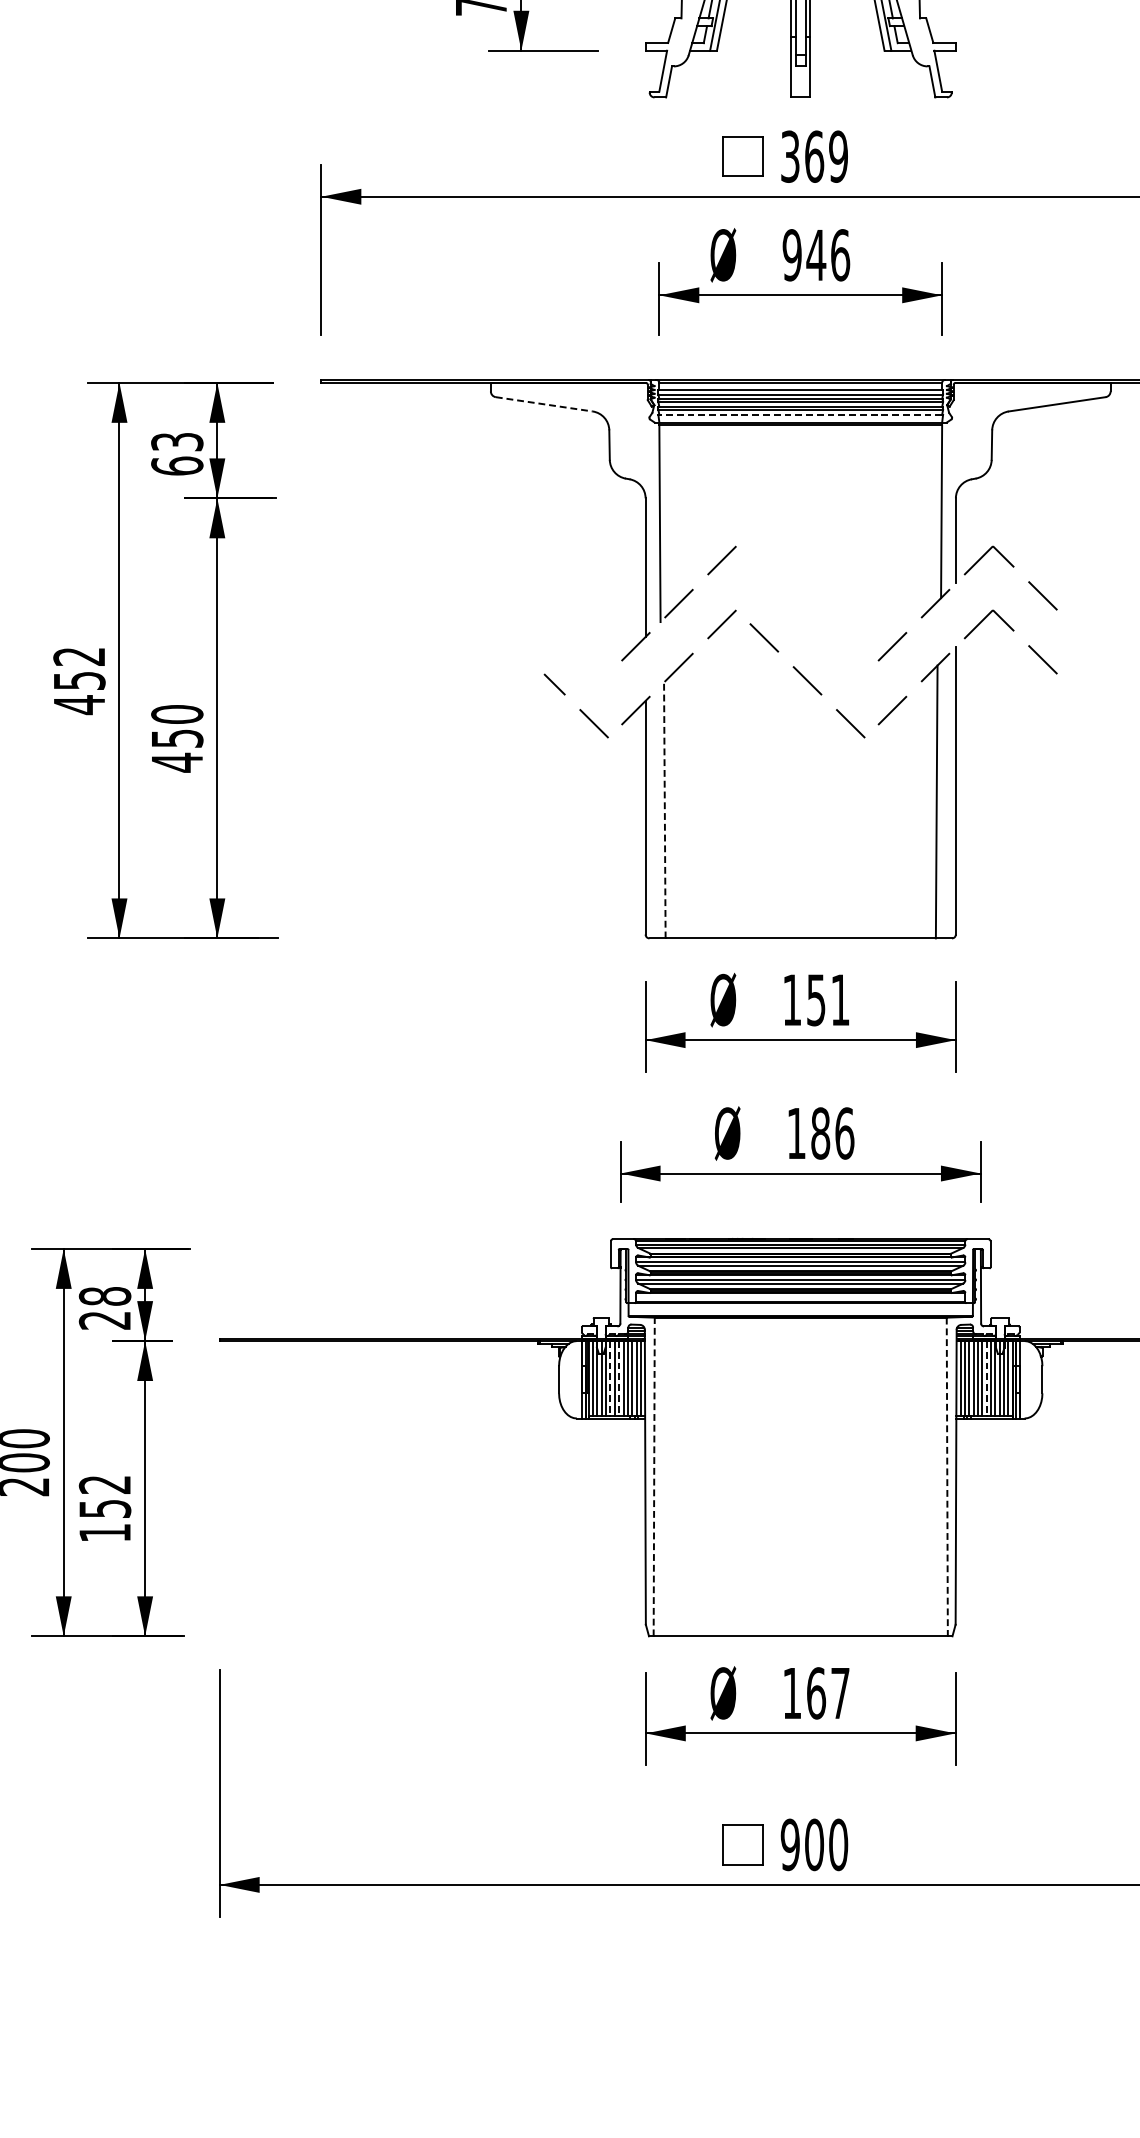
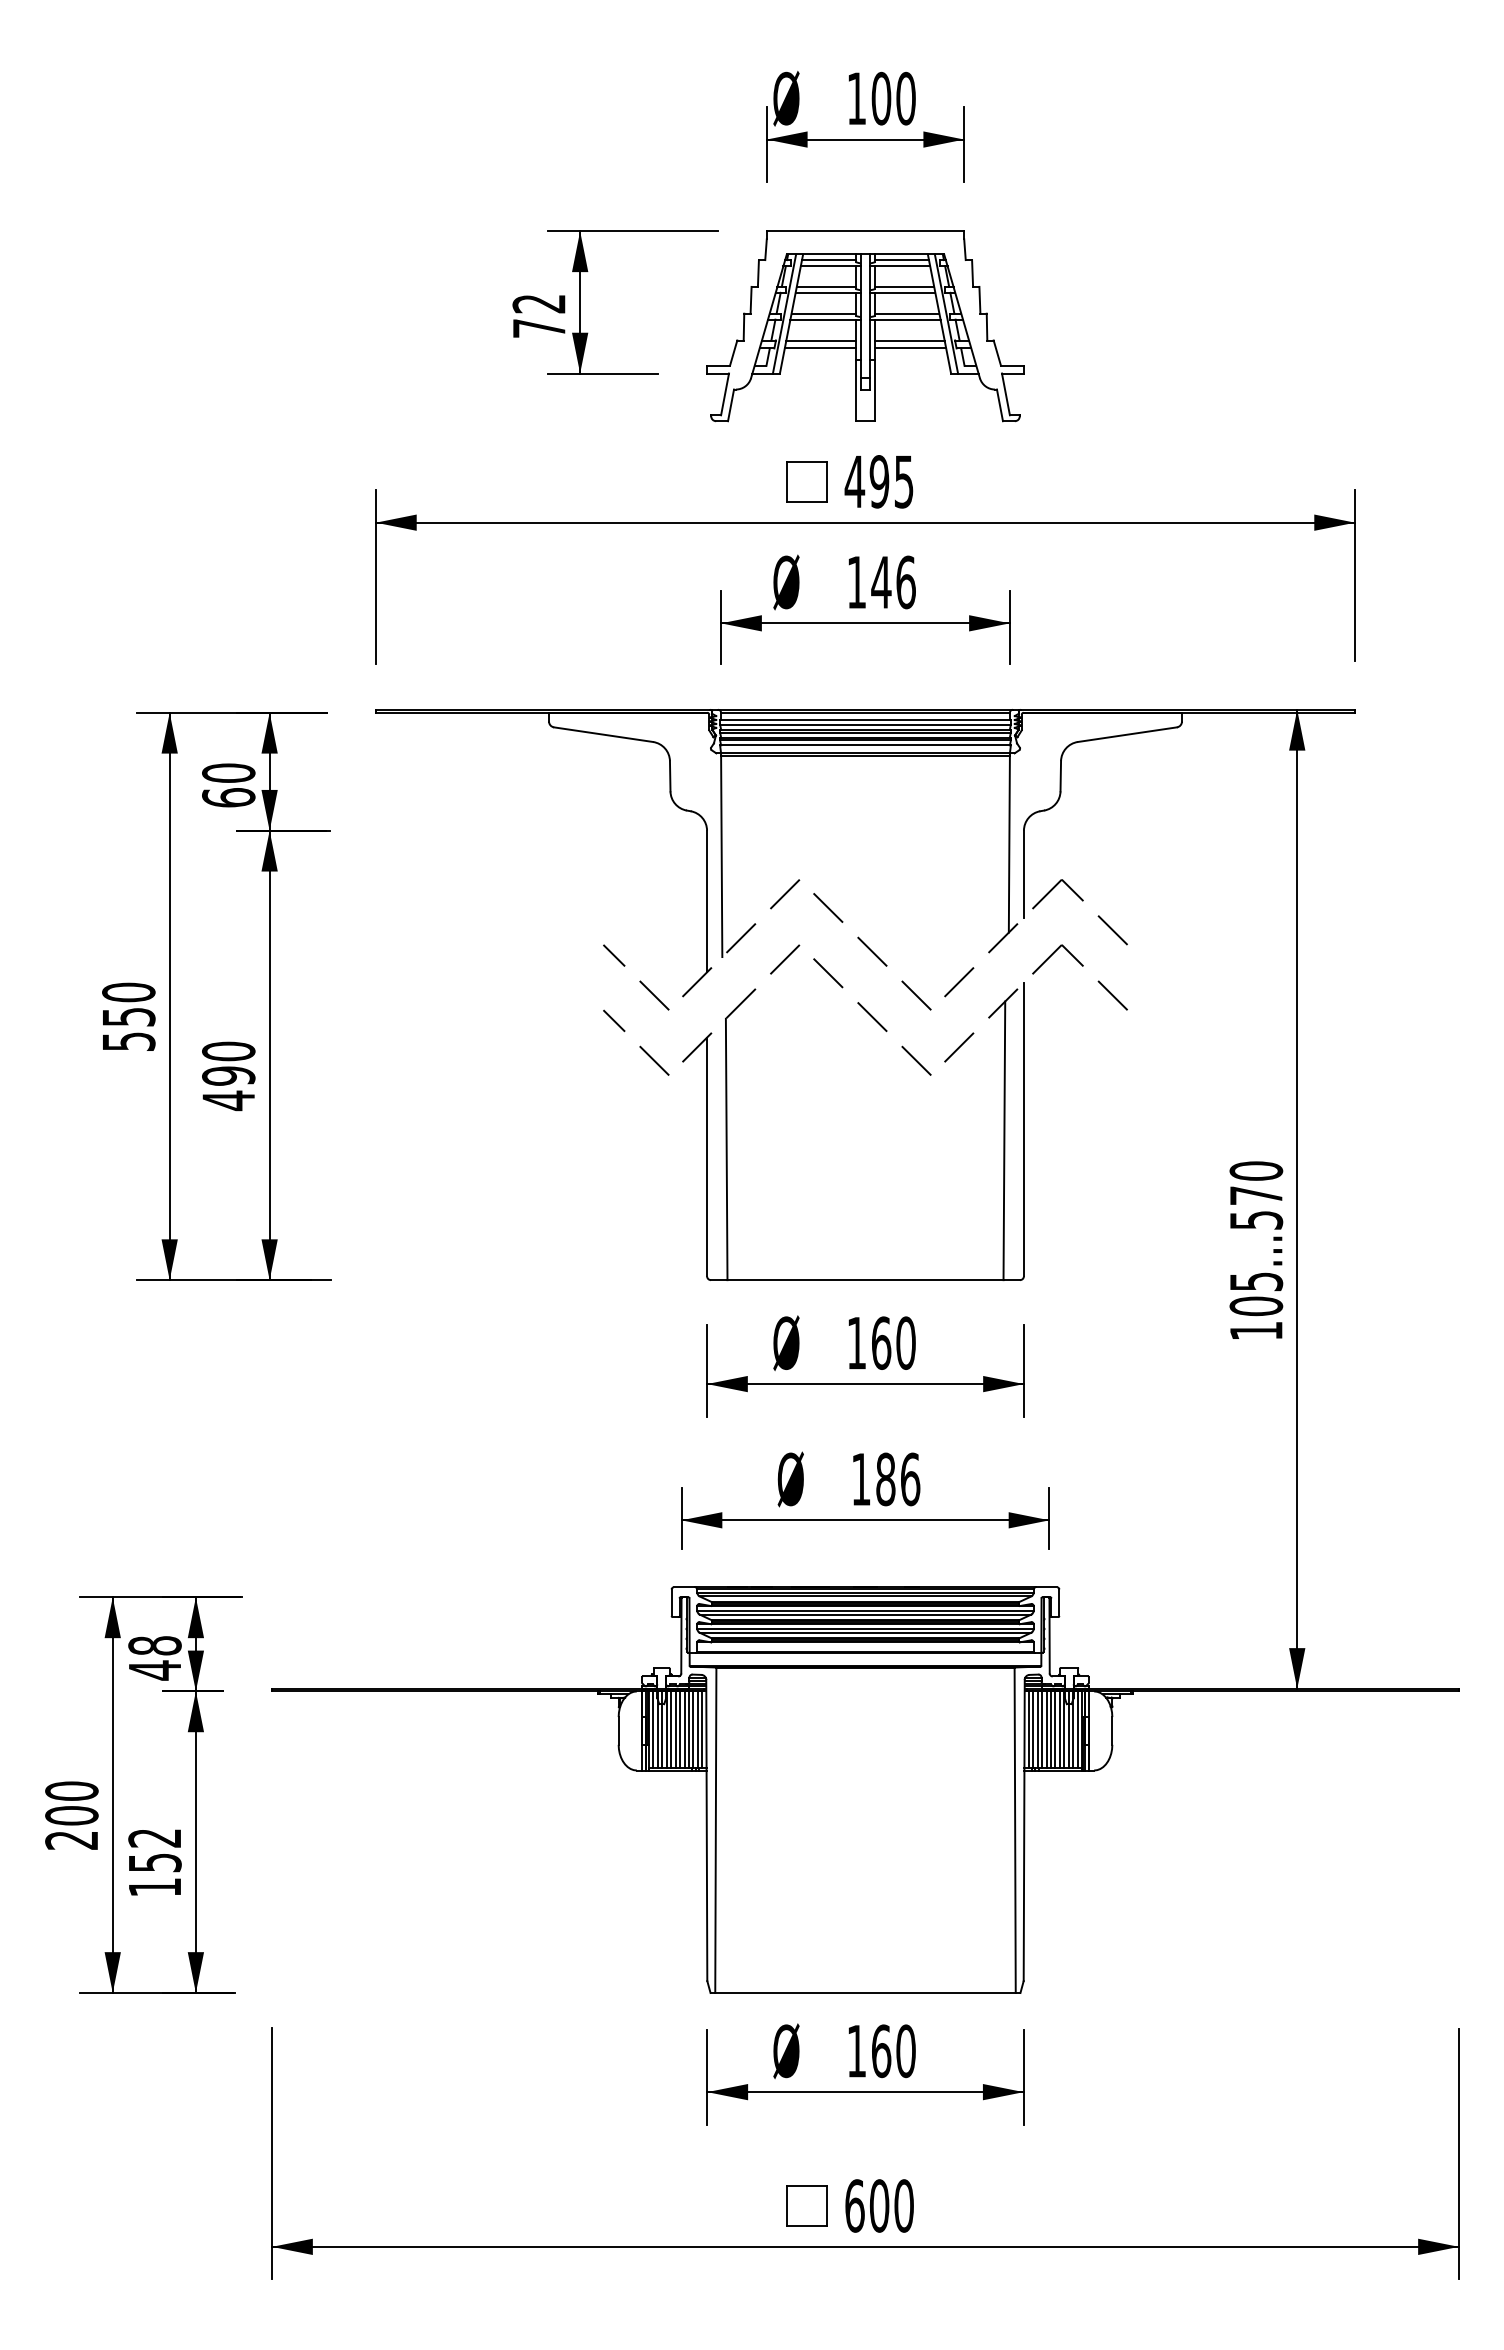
line: (756, 18) -> (820, 340), added
line: (843, 18) -> (909, 340), added
line: (755, 26) -> (819, 348), added
line: (844, 26) -> (910, 348), added
text: (813, 156) -> (878, 481), 369 -> 495
text: (791, 255) -> (856, 582), 946 -> 146
line: (545, 404) -> (604, 734), dashed -> solid
line: (800, 414) -> (865, 745), dashed -> solid
text: (177, 441) -> (228, 772), 63 -> 60
line: (807, 616) -> (872, 951), added
line: (580, 645) -> (640, 980), added
text: (79, 681) -> (128, 1017), 452 -> 550
text: (177, 738) -> (228, 1075), 450 -> 490
line: (664, 810) -> (726, 1149), dashed -> solid
text: (828, 999) -> (893, 1342), 151 -> 160
text: (104, 1320) -> (154, 1670), 28 -> 48
line: (610, 1378) -> (671, 1729), dashed -> solid
line: (619, 1378) -> (680, 1729), dashed -> solid
line: (986, 1378) -> (1055, 1729), dashed -> solid
line: (653, 1477) -> (715, 1830), dashed -> solid
line: (947, 1477) -> (1015, 1830), dashed -> solid
text: (839, 1693) -> (905, 2051), 167 -> 160
text: (789, 1844) -> (854, 2205), 900 -> 600

